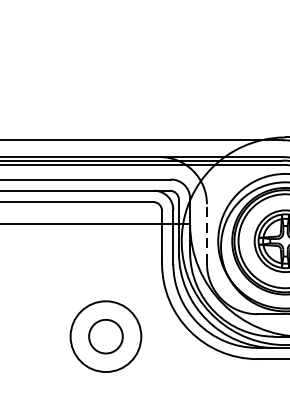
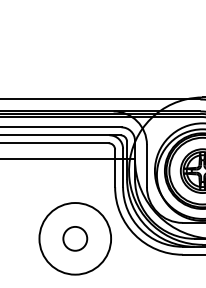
line: (206, 233) -> (146, 165), dashed -> solid
circle: (106, 336) -> (75, 238), size x1.43

